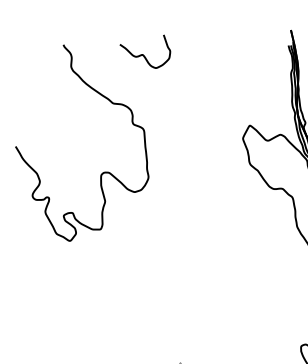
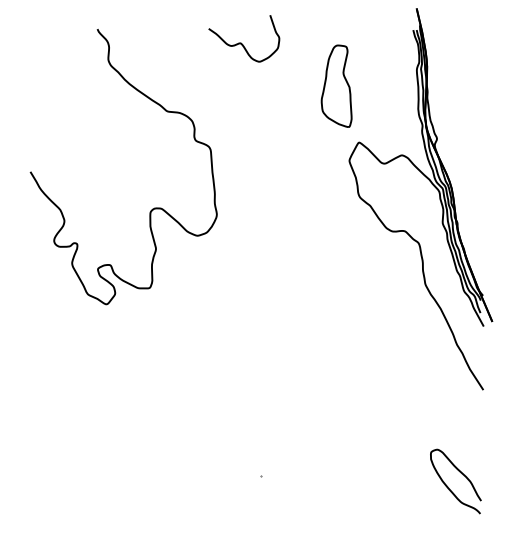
curve: (143, 54) -> (241, 42), moved
part: (233, 84) -> (336, 85), added

